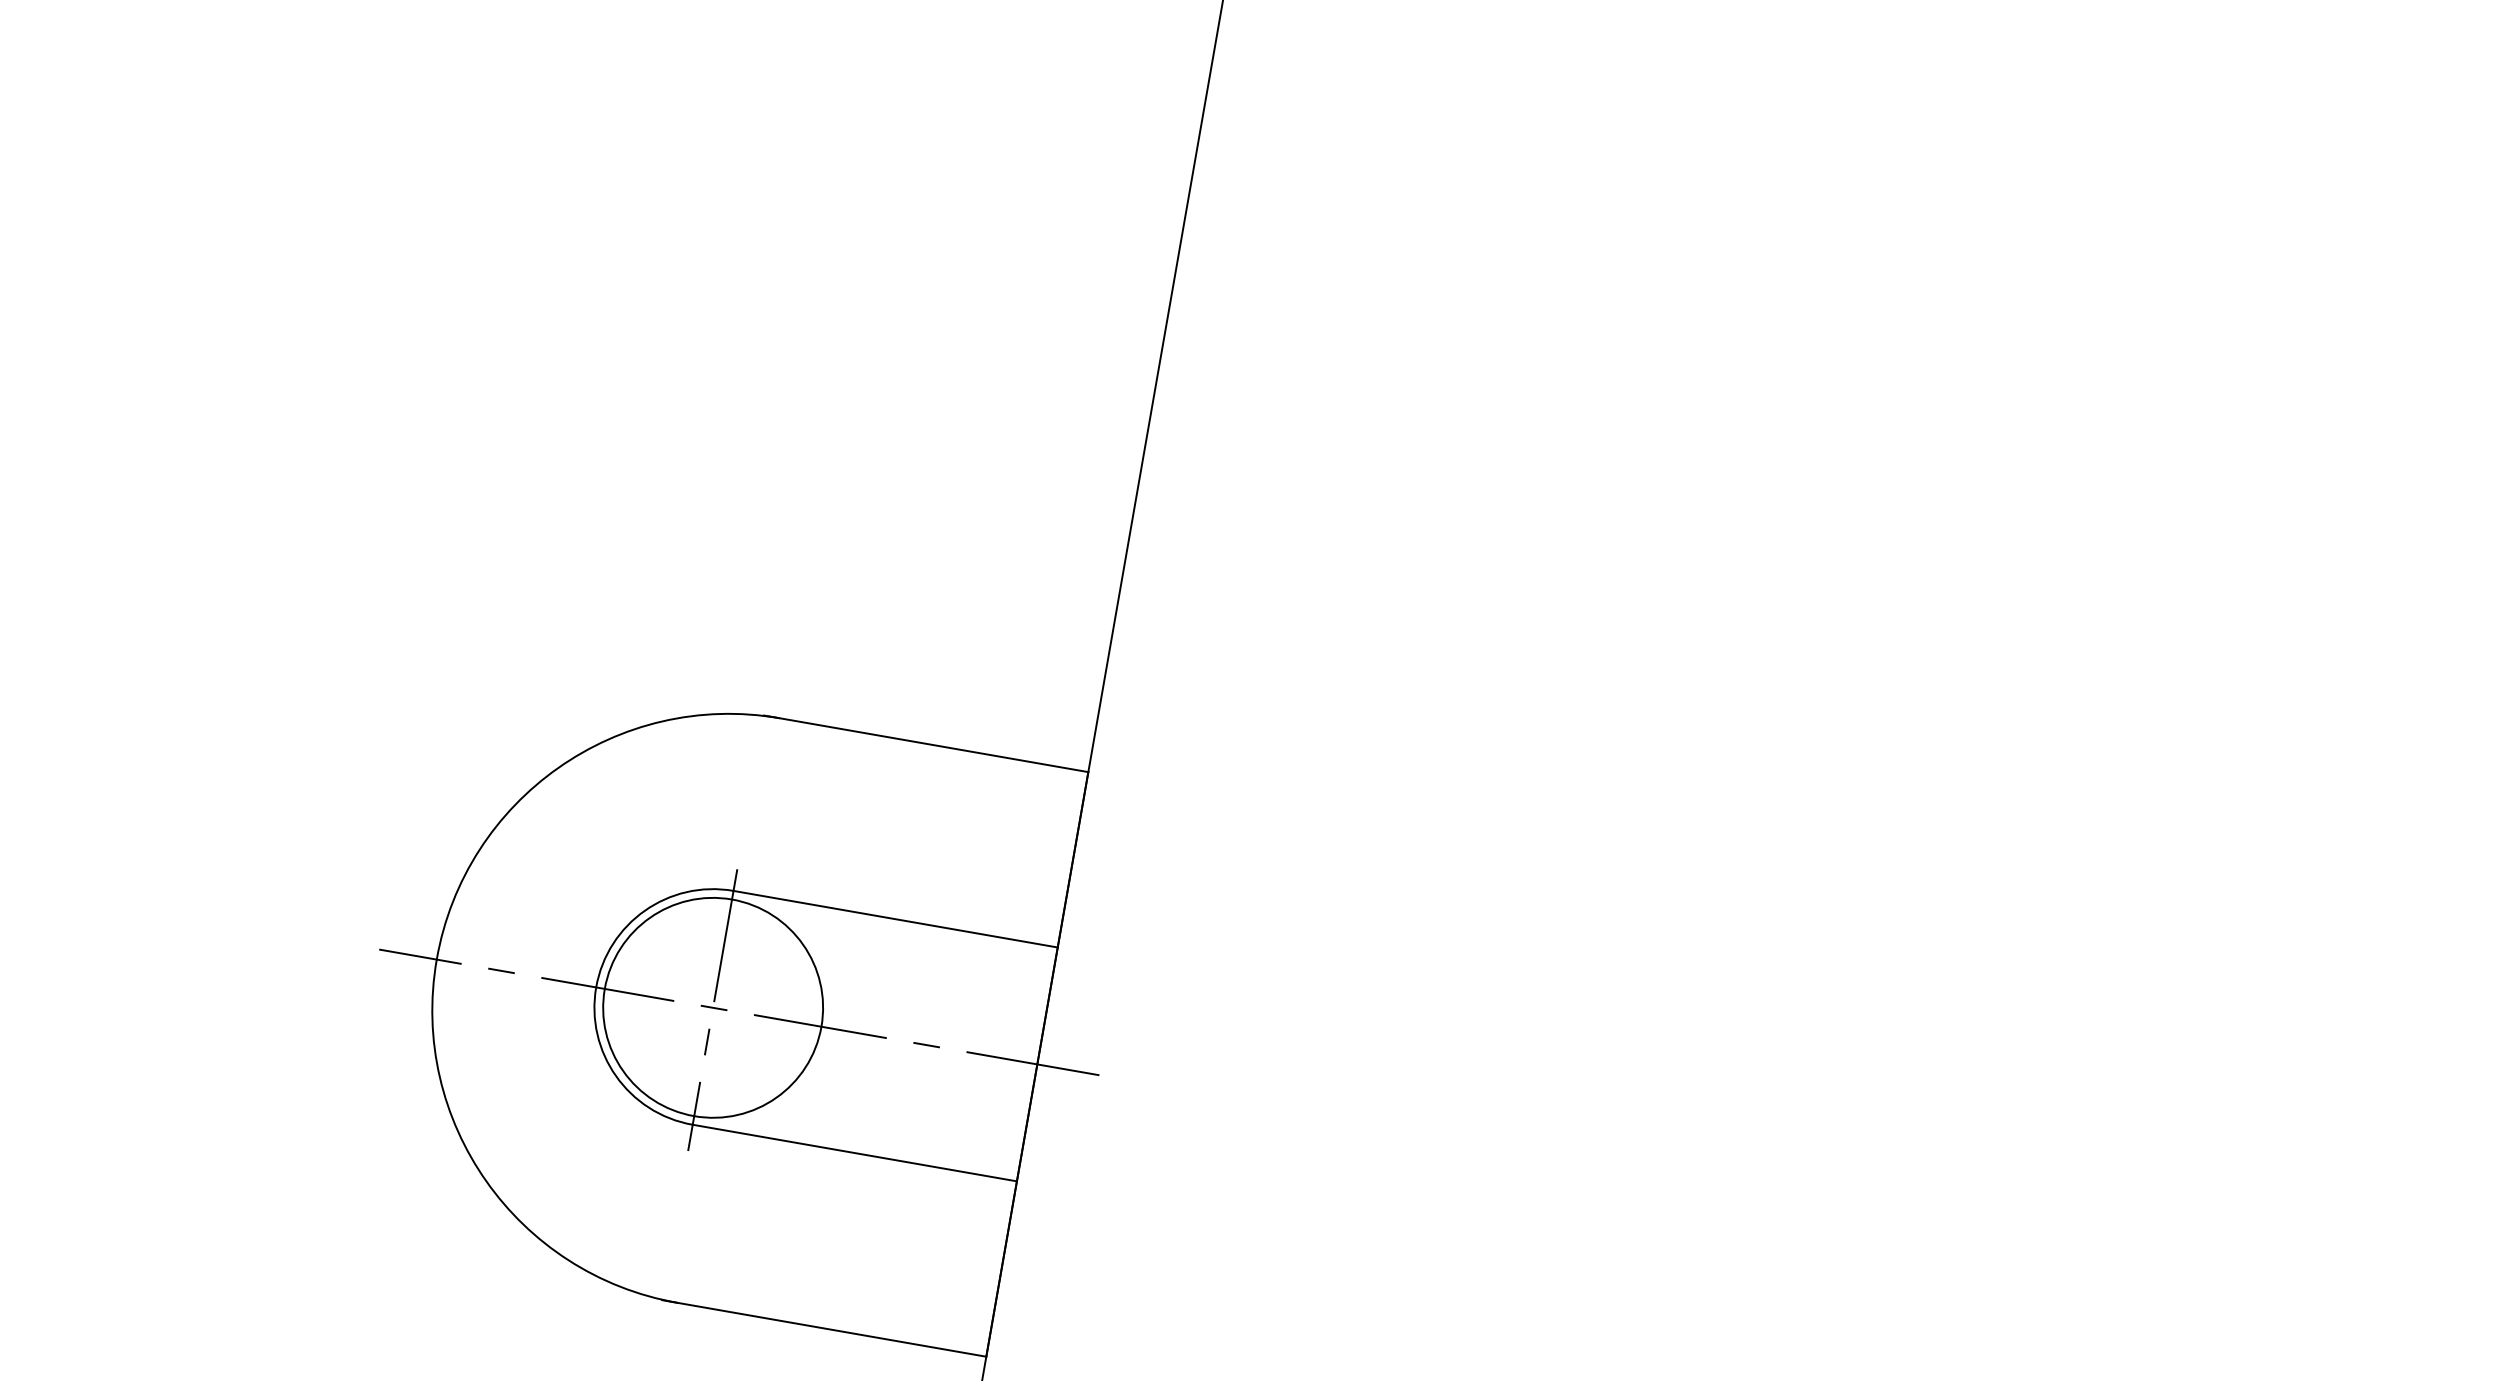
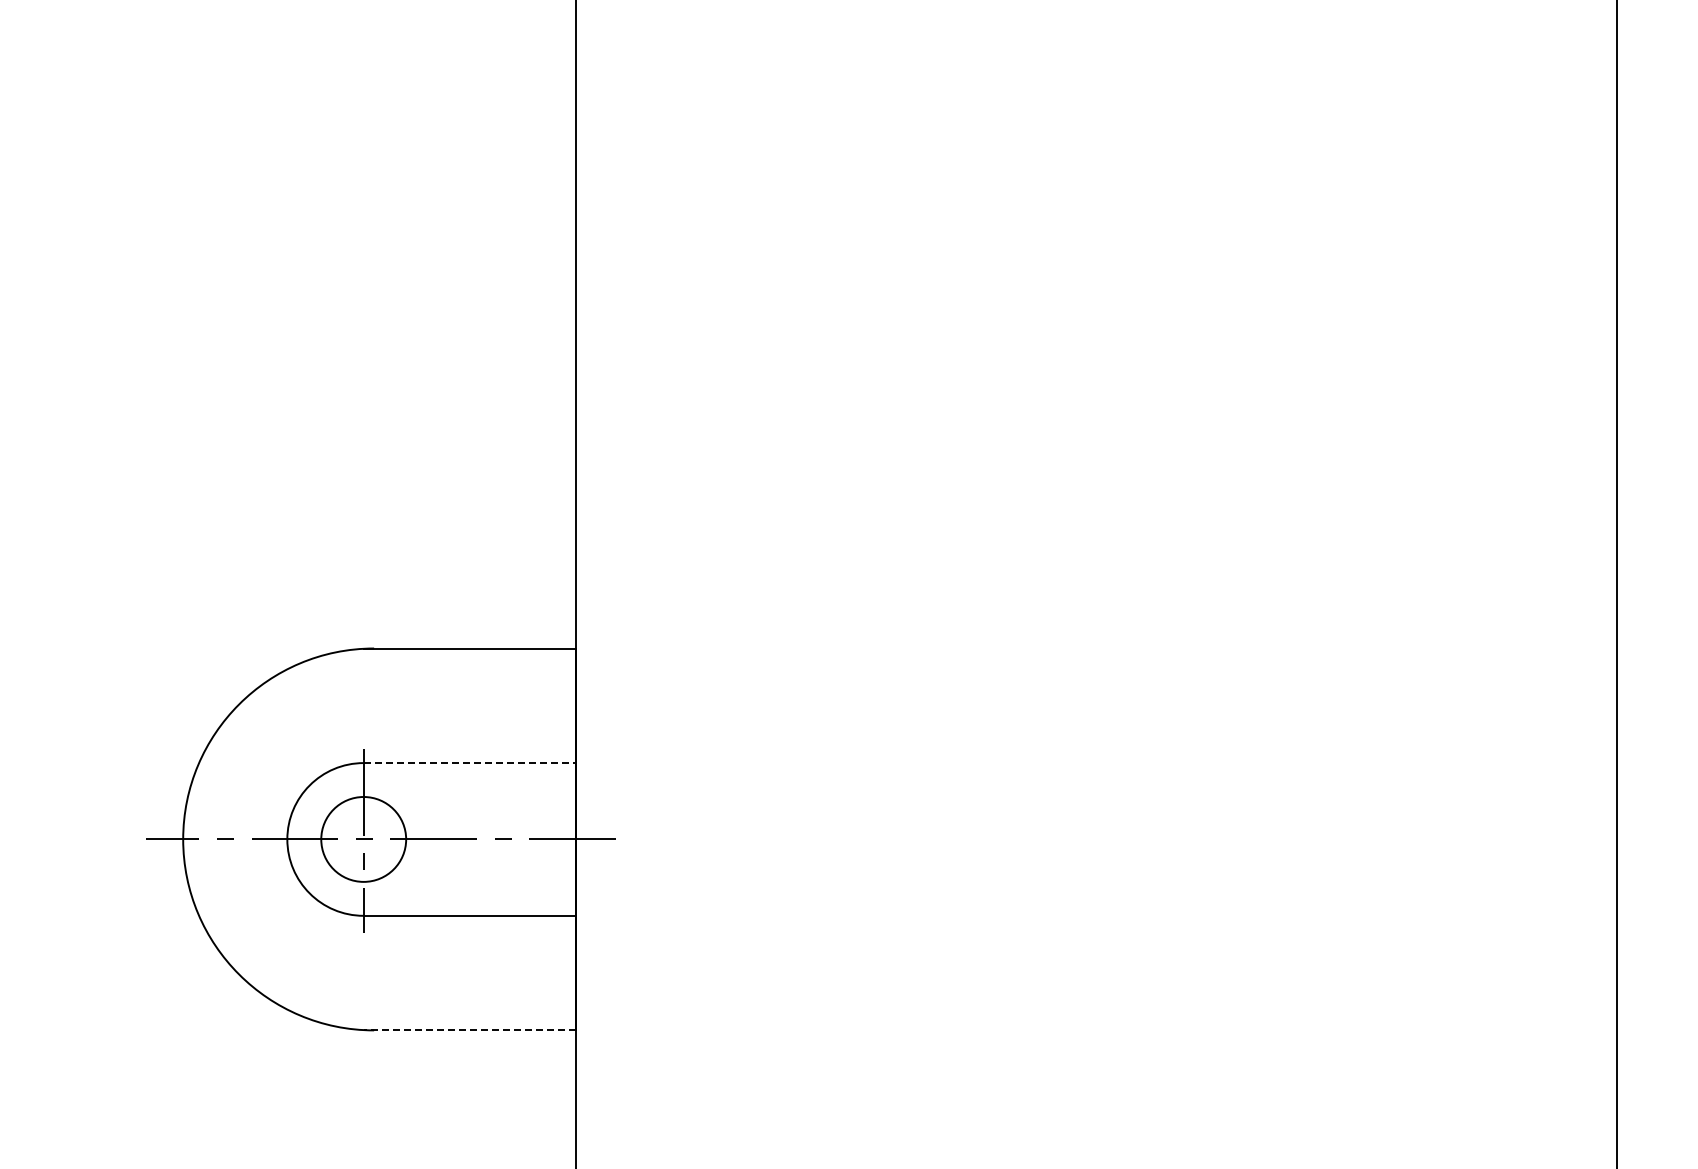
line: (895, 919) -> (469, 763), solid -> dashed
circle: (712, 1007) -> (363, 839), size x0.6
line: (824, 1328) -> (469, 1030), solid -> dashed

